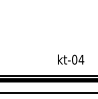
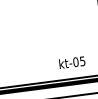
text: (81, 59) -> (82, 61), kt-04 -> kt-05

